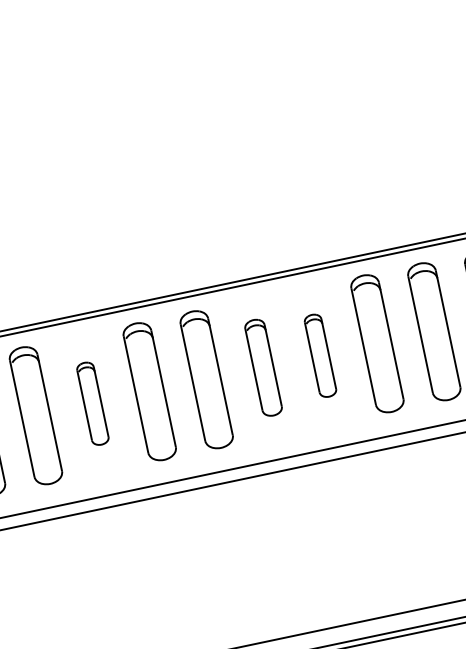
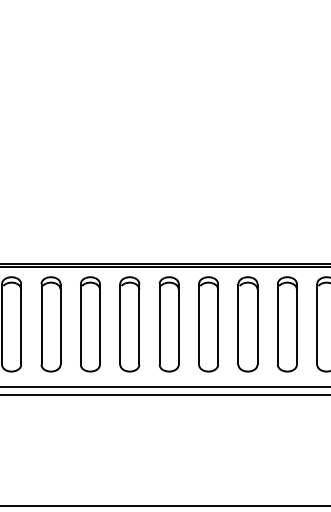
part: (319, 356) -> (247, 324), size x1.67
part: (263, 367) -> (208, 324), size x1.43
part: (93, 403) -> (90, 324), size x1.67

